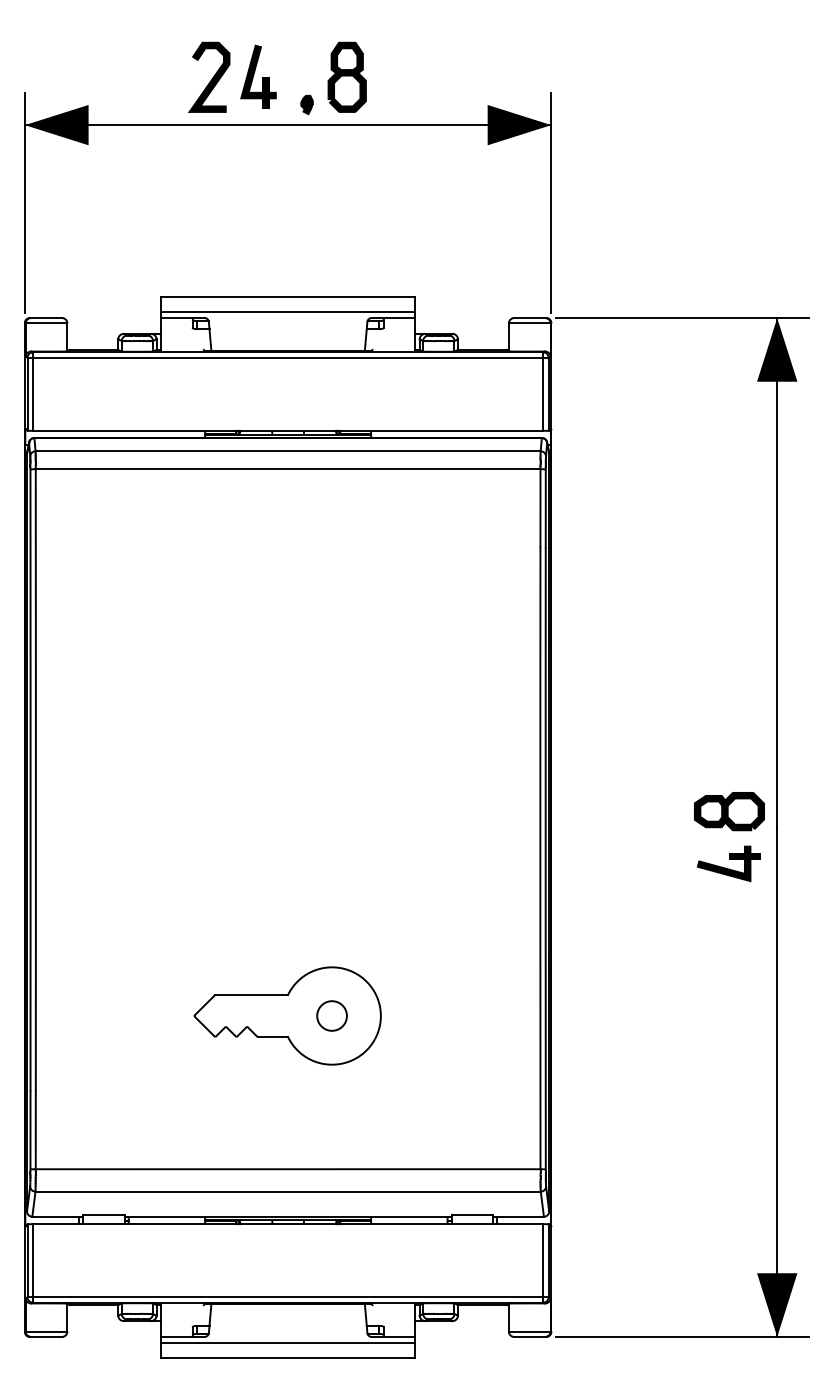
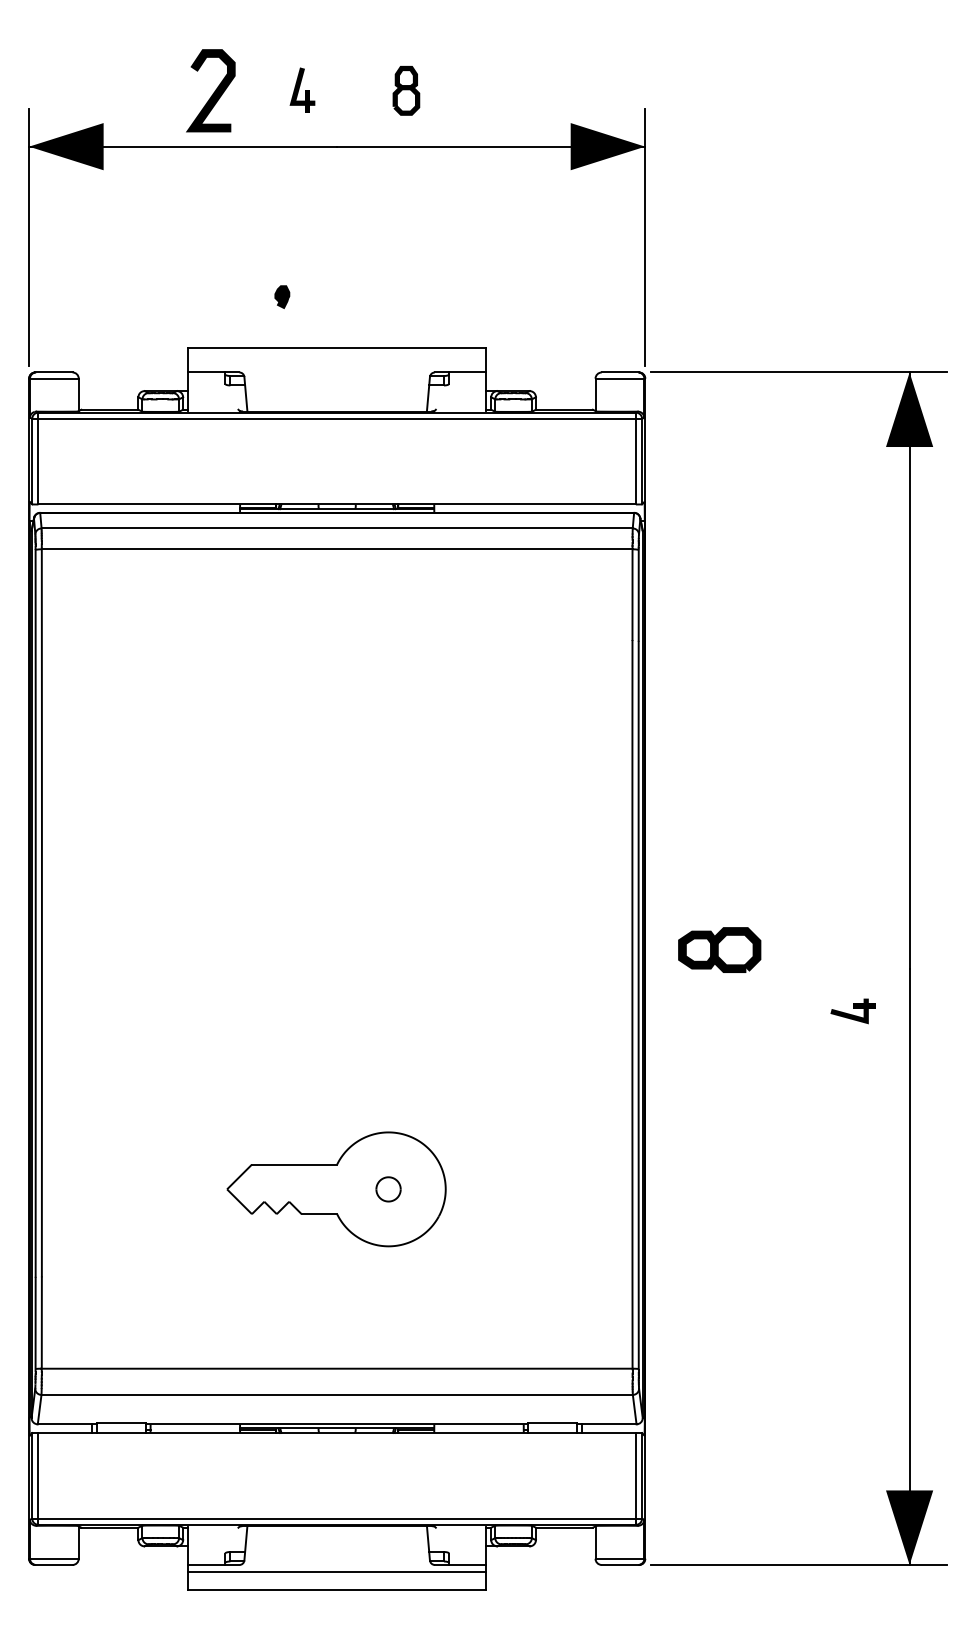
part: (258, 76) -> (302, 89), size x0.6
part: (347, 77) -> (406, 90), size x0.6
curve: (211, 78) -> (213, 92), moved
part: (307, 104) -> (282, 296), moved
line: (288, 312) -> (337, 365), removed
part: (729, 811) -> (719, 949), moved
part: (728, 864) -> (852, 1011), size x0.6
part: (331, 1016) -> (388, 1189), size x0.7

